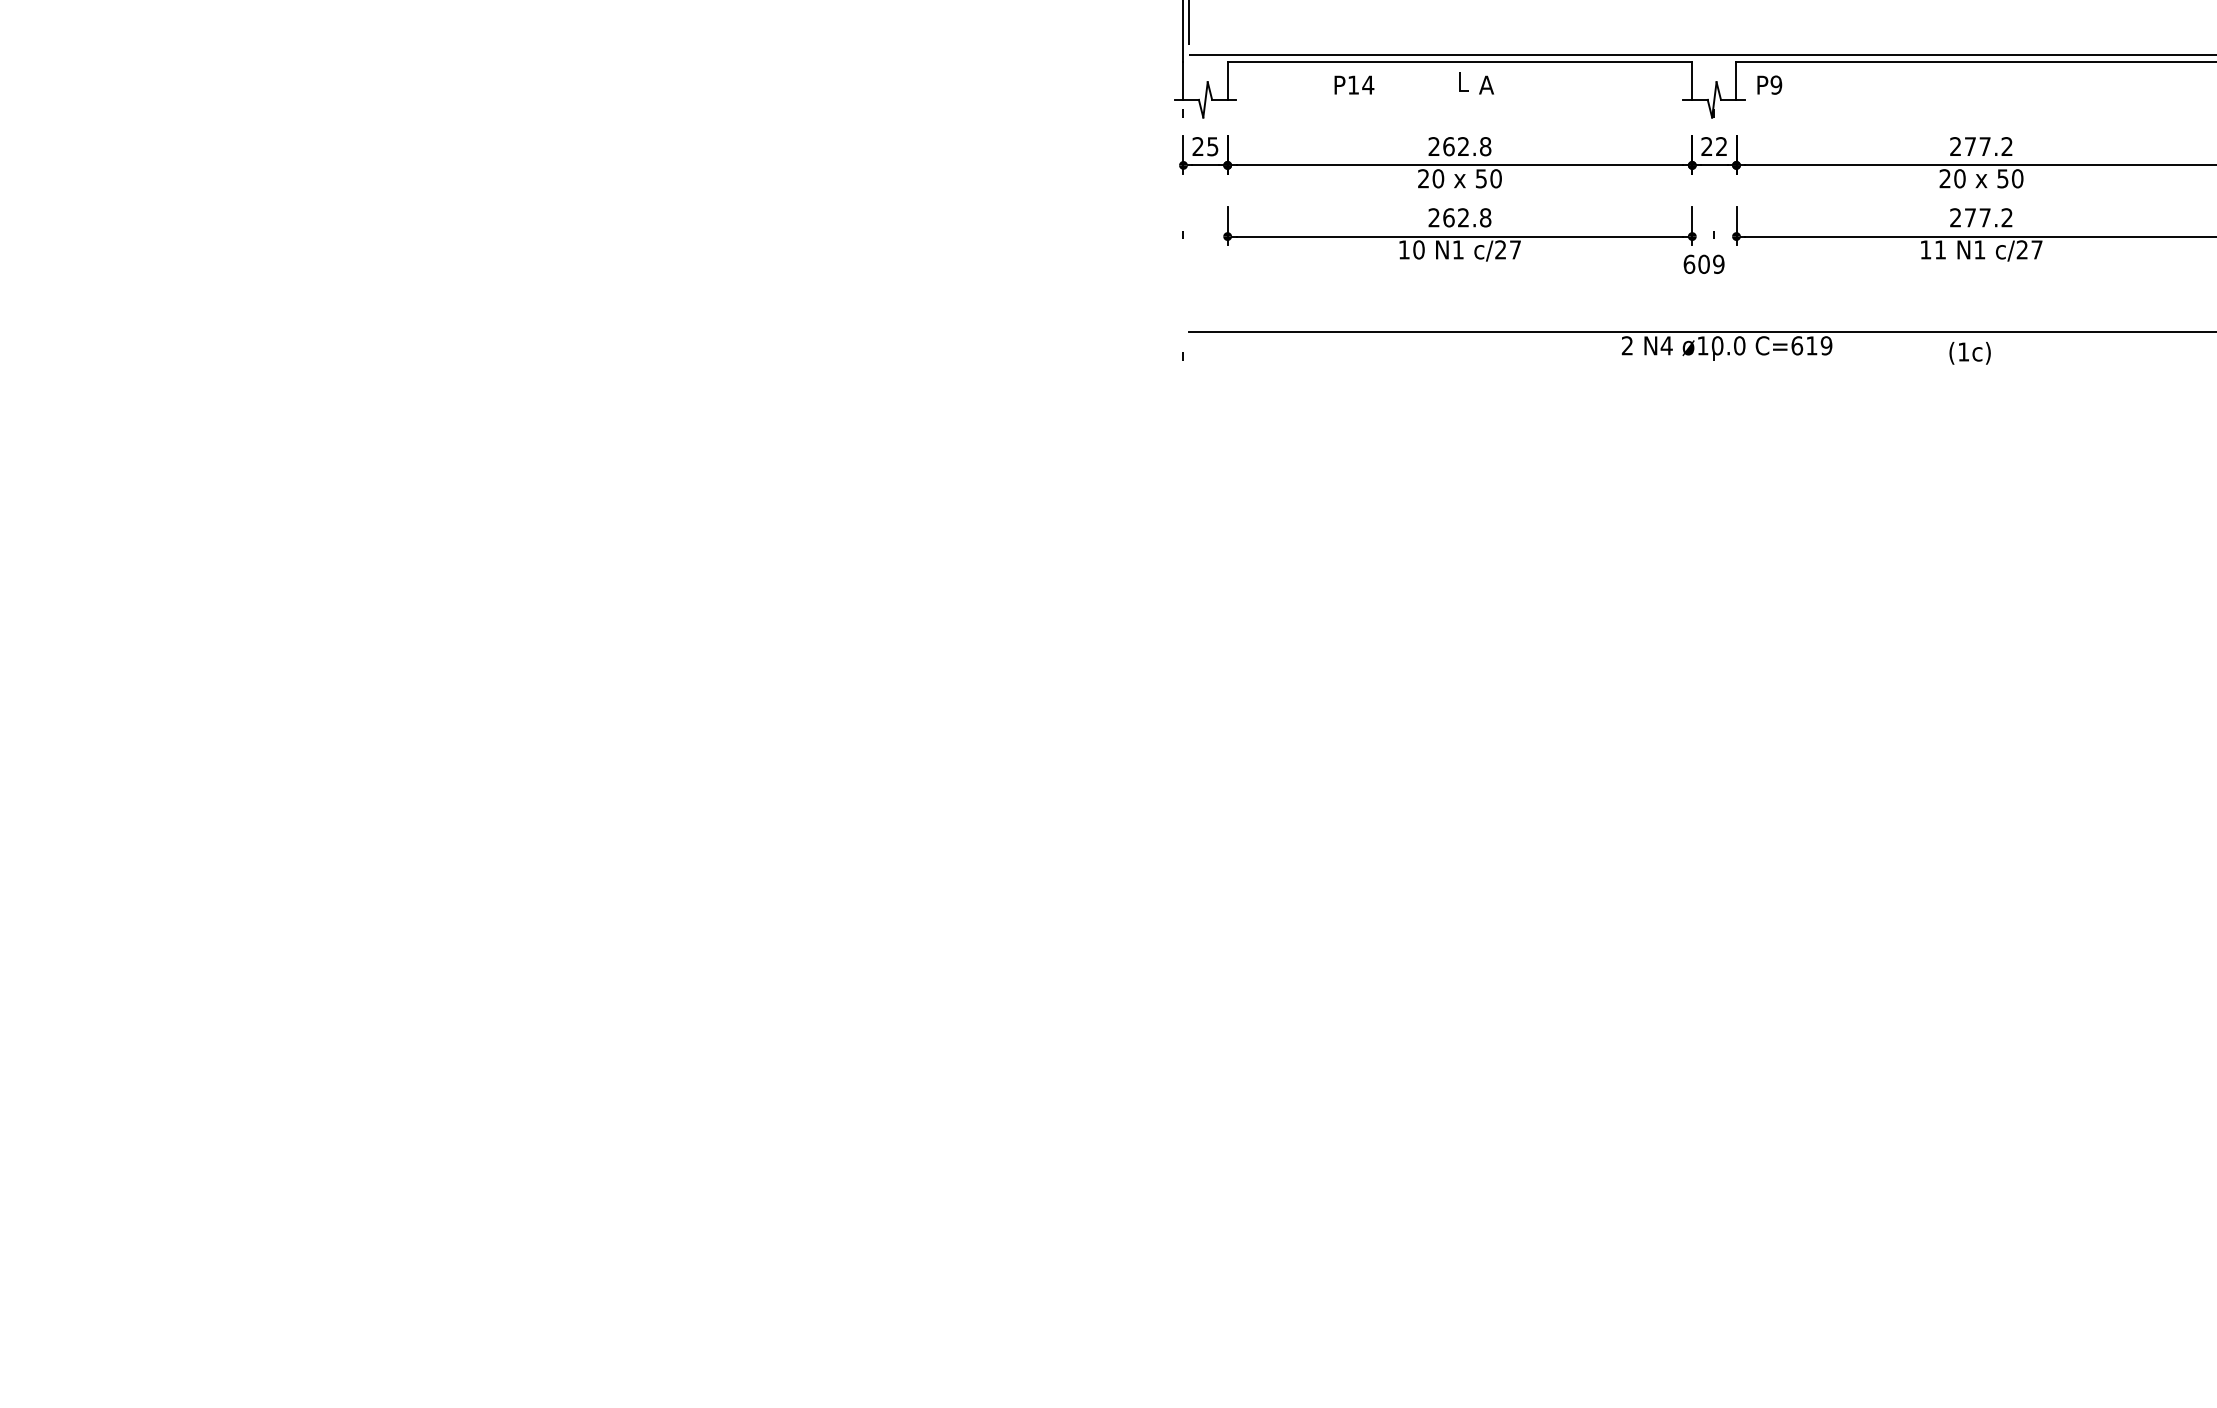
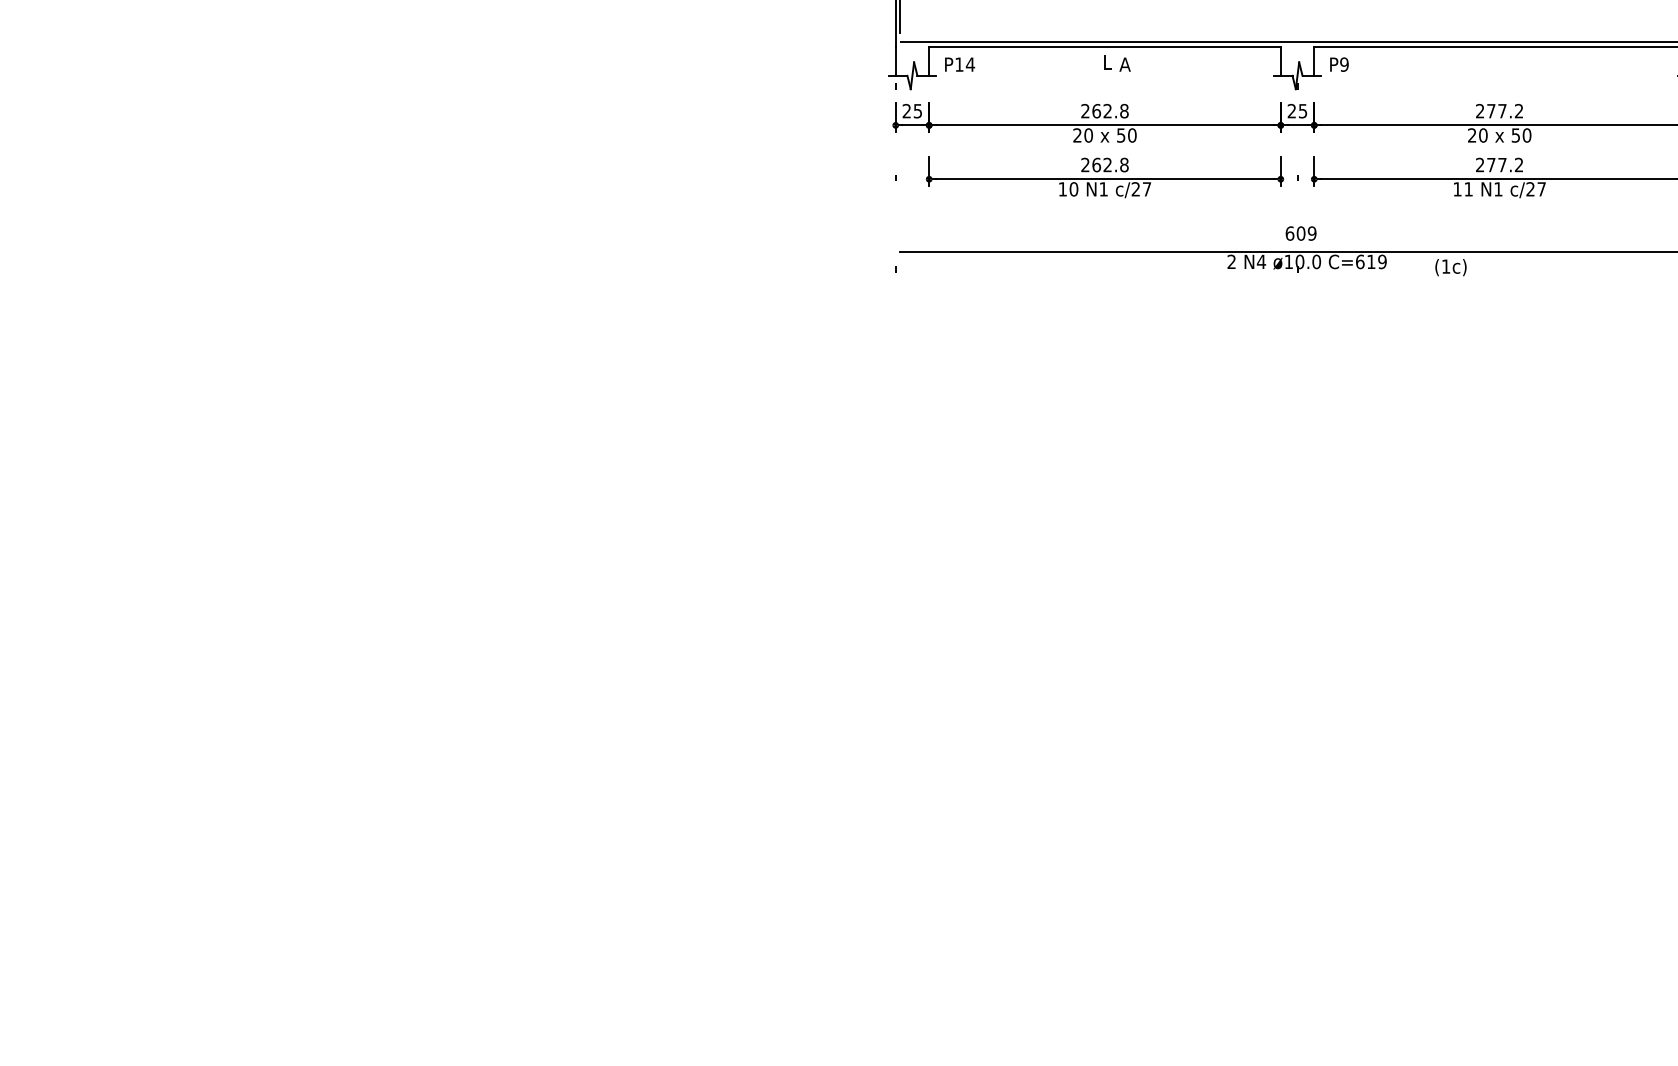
text: (1354, 84) -> (960, 64), moved
text: (1721, 146) -> (1302, 111), 22 -> 25
text: (1703, 263) -> (1300, 232), moved
text: (1969, 353) -> (1450, 267), moved

